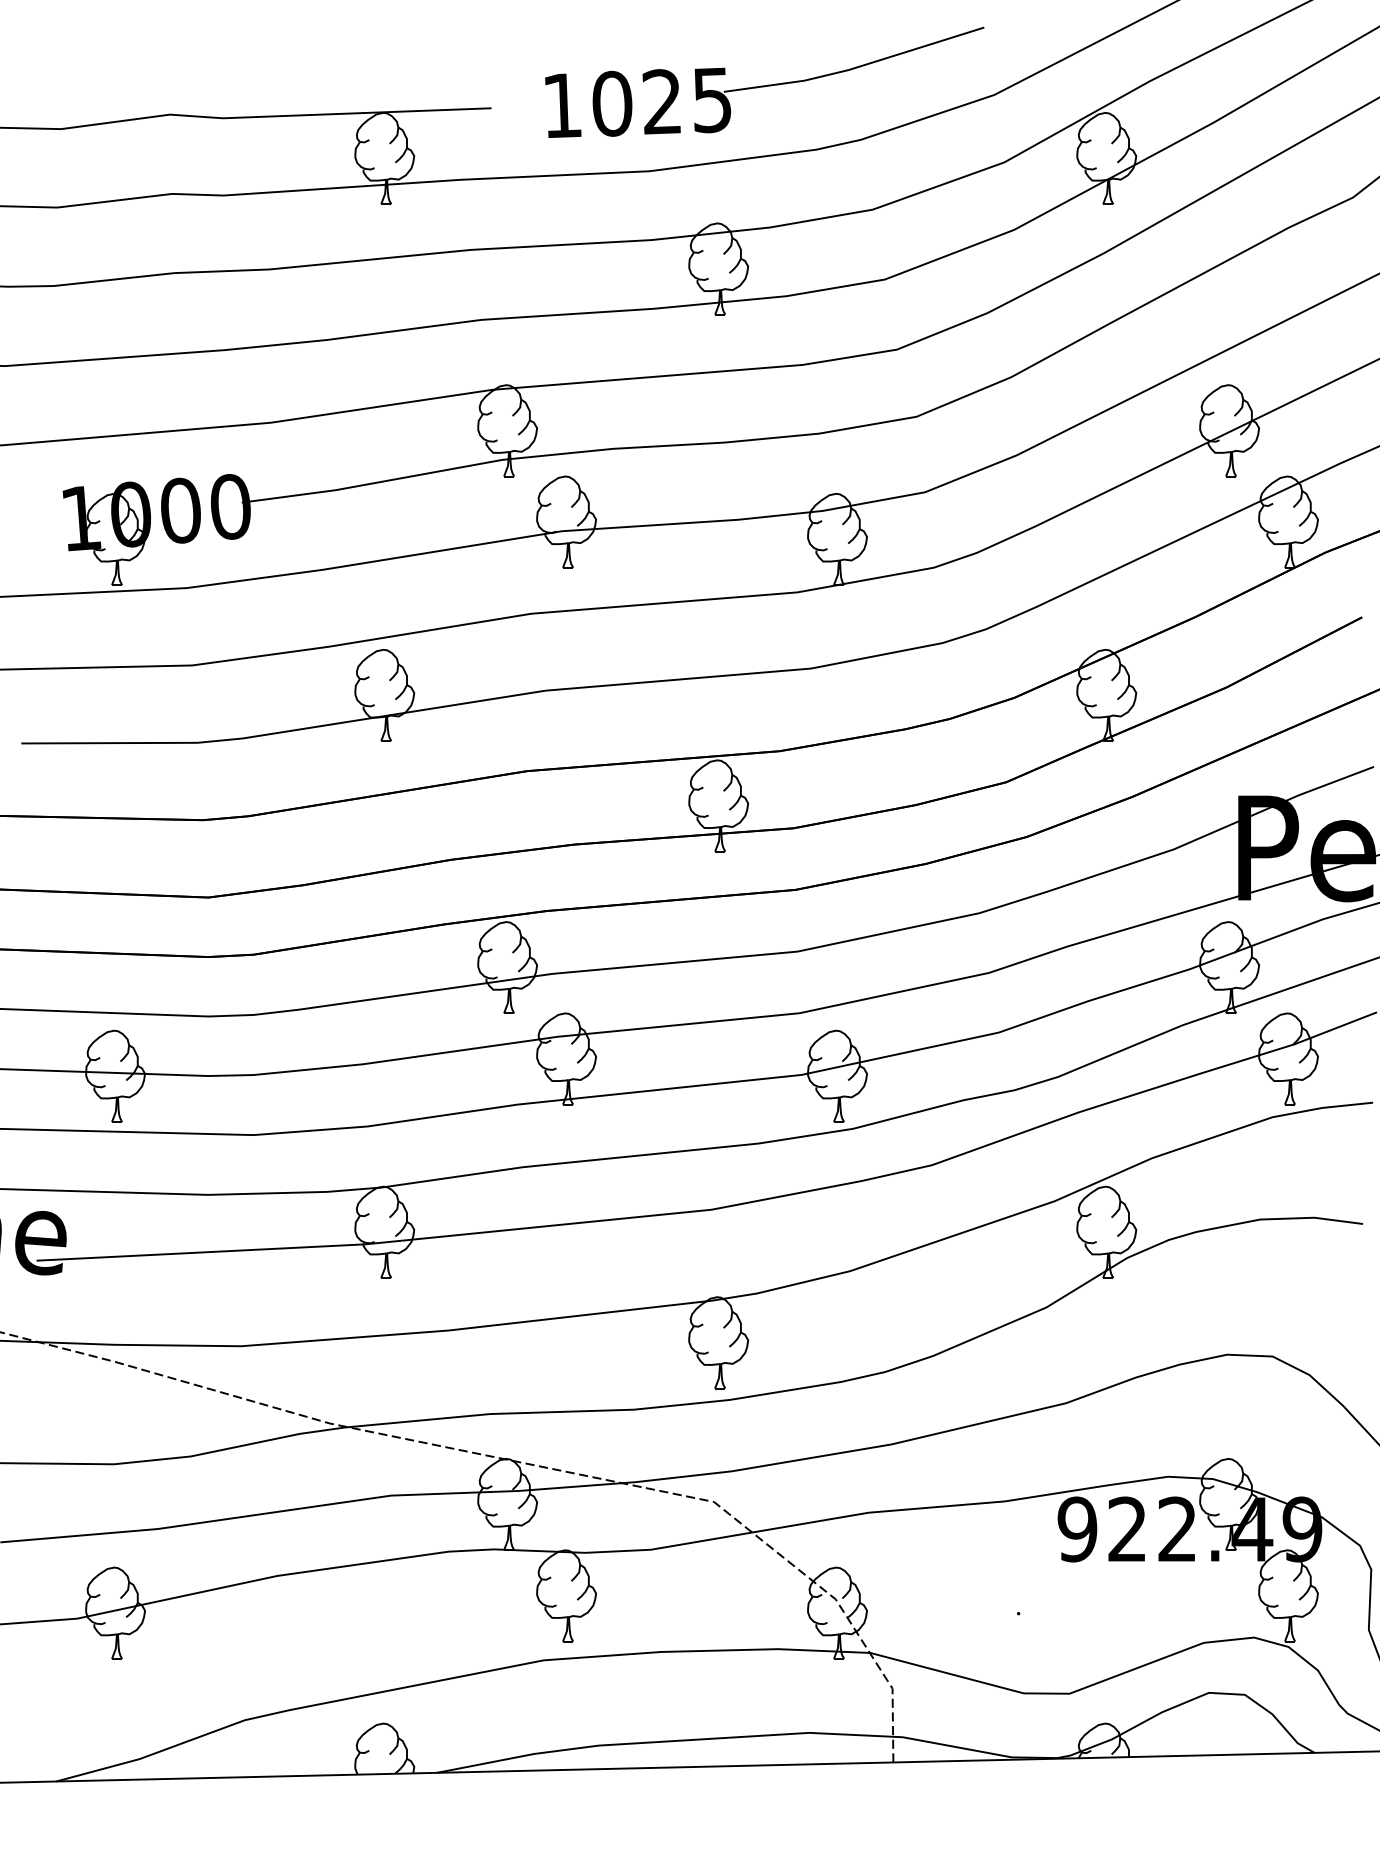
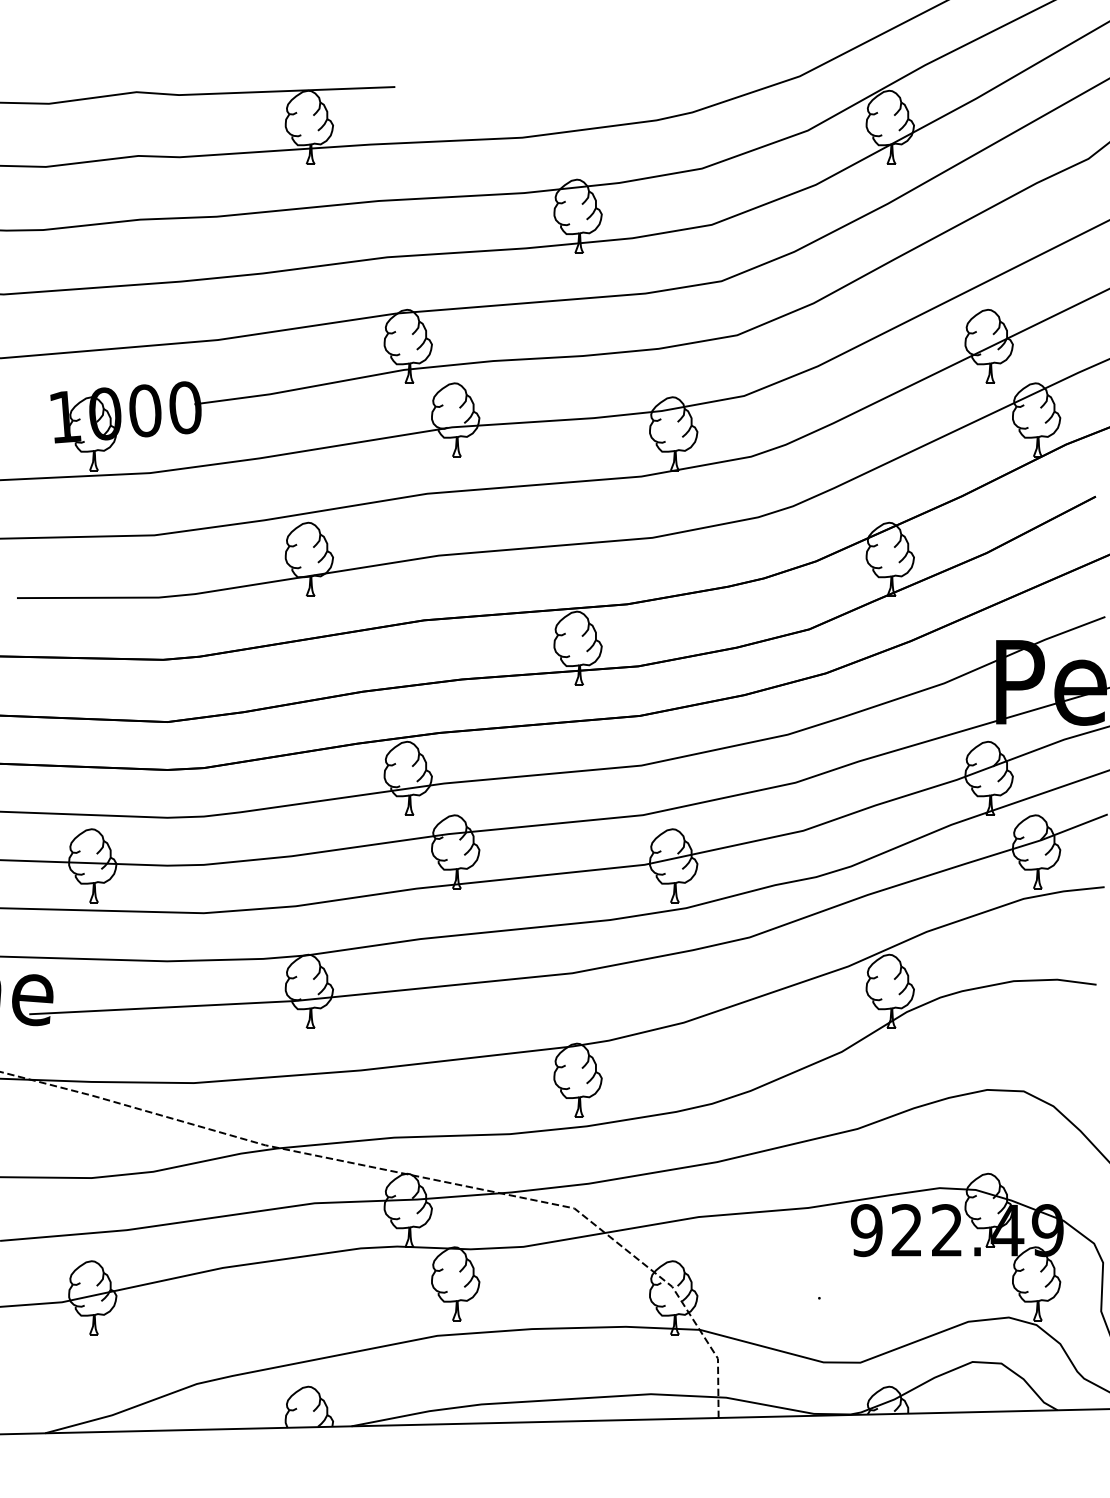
part: (764, 81) -> (614, 65), removed

